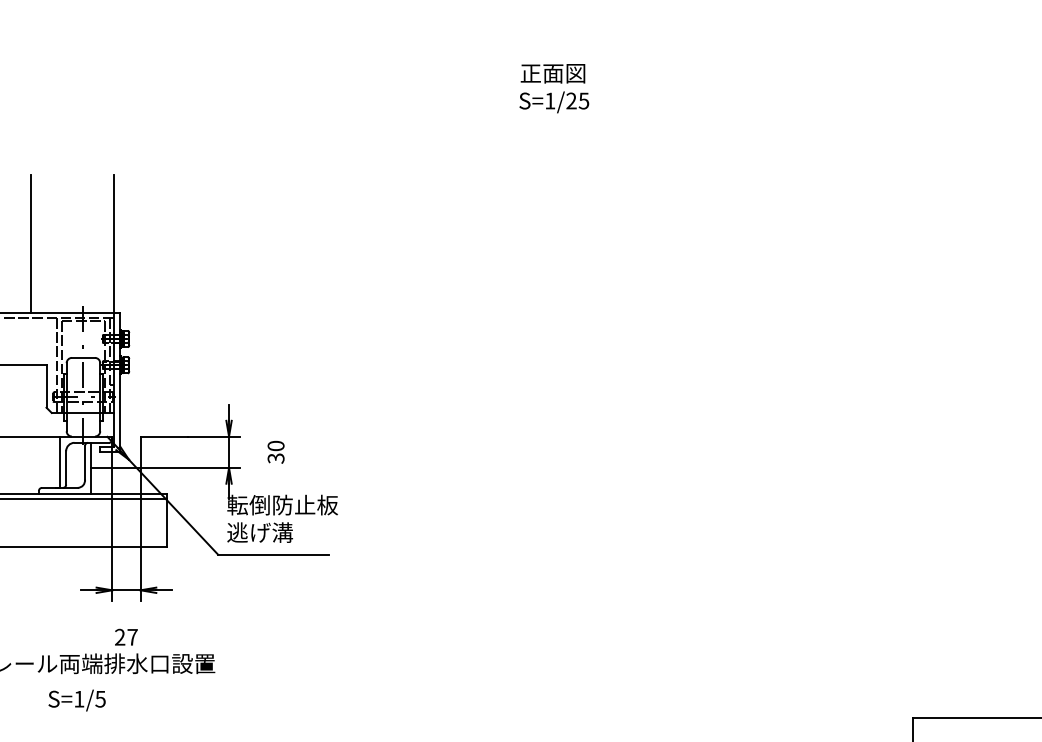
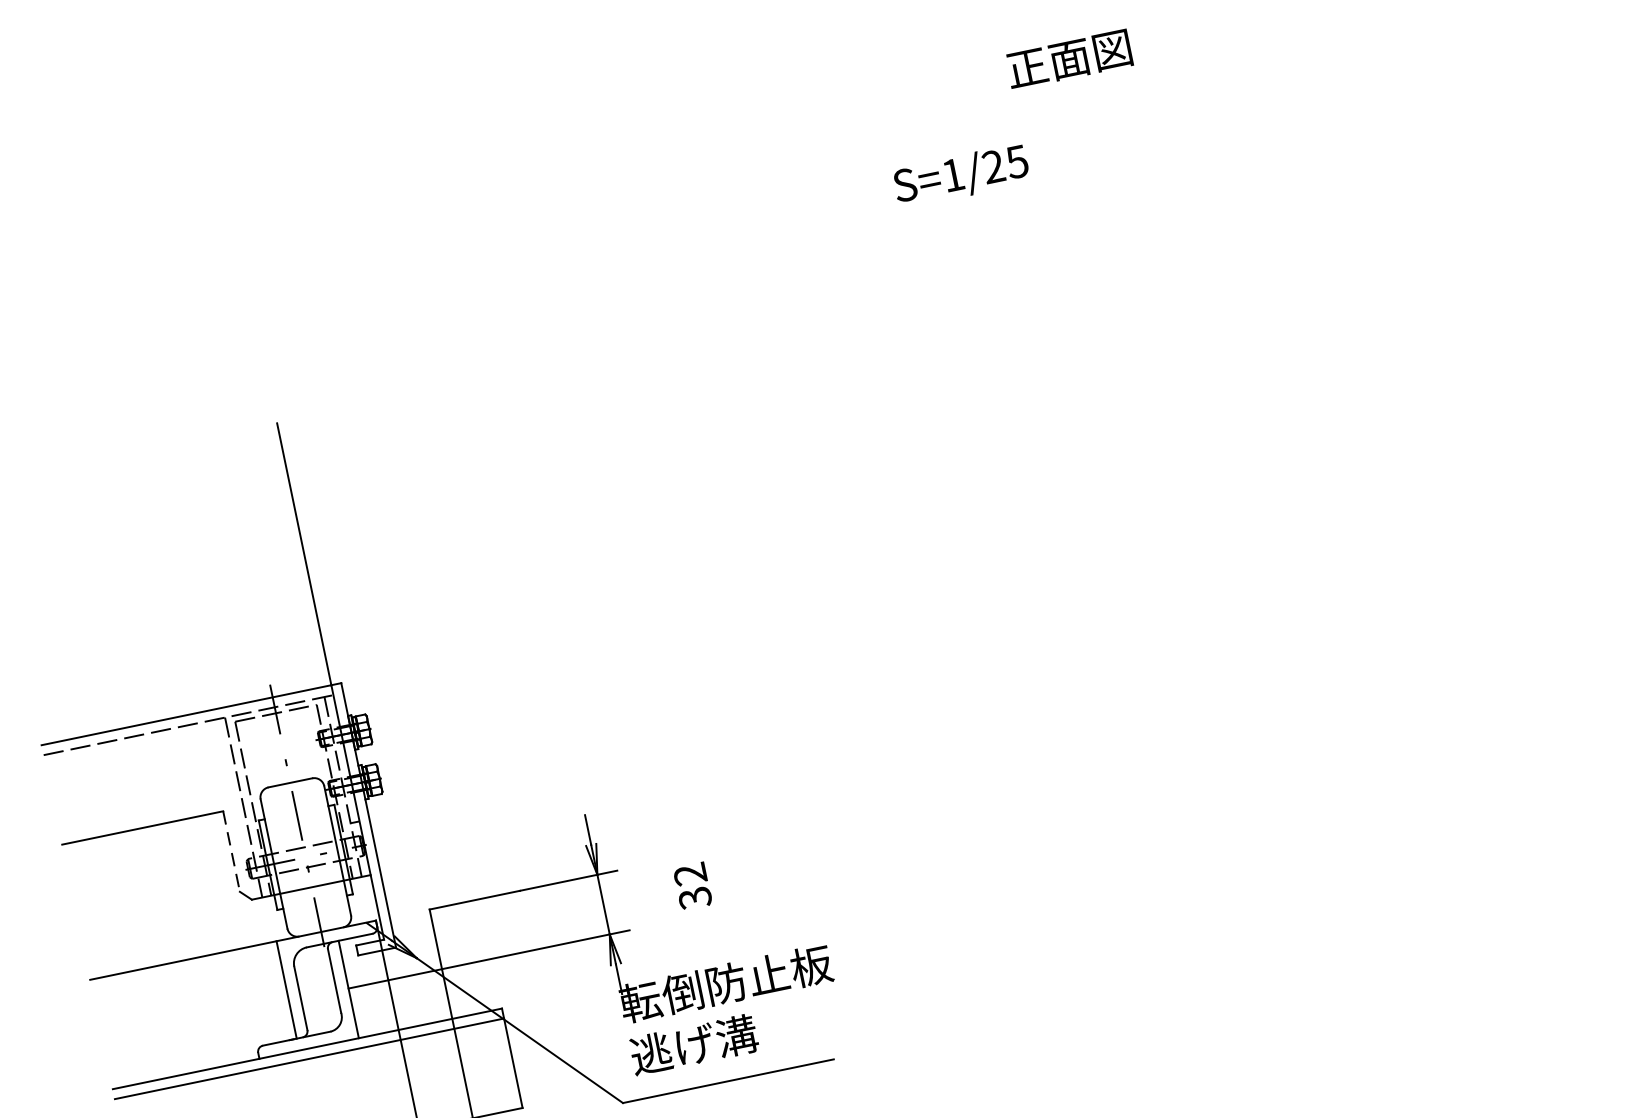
text: (554, 102) -> (961, 176), moved
line: (30, 243) -> (145, 586), removed
line: (46, 386) -> (231, 851), solid -> dashed
text: (275, 445) -> (688, 873), 30 -> 32

